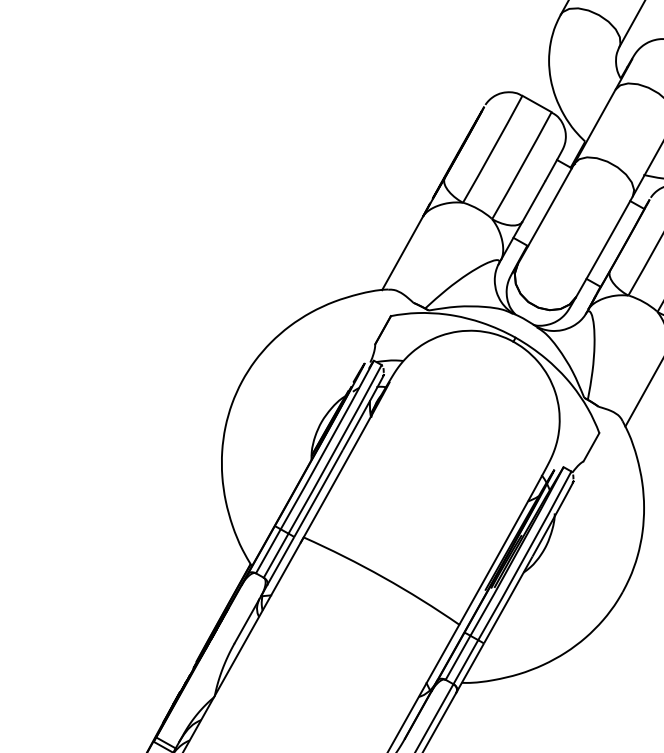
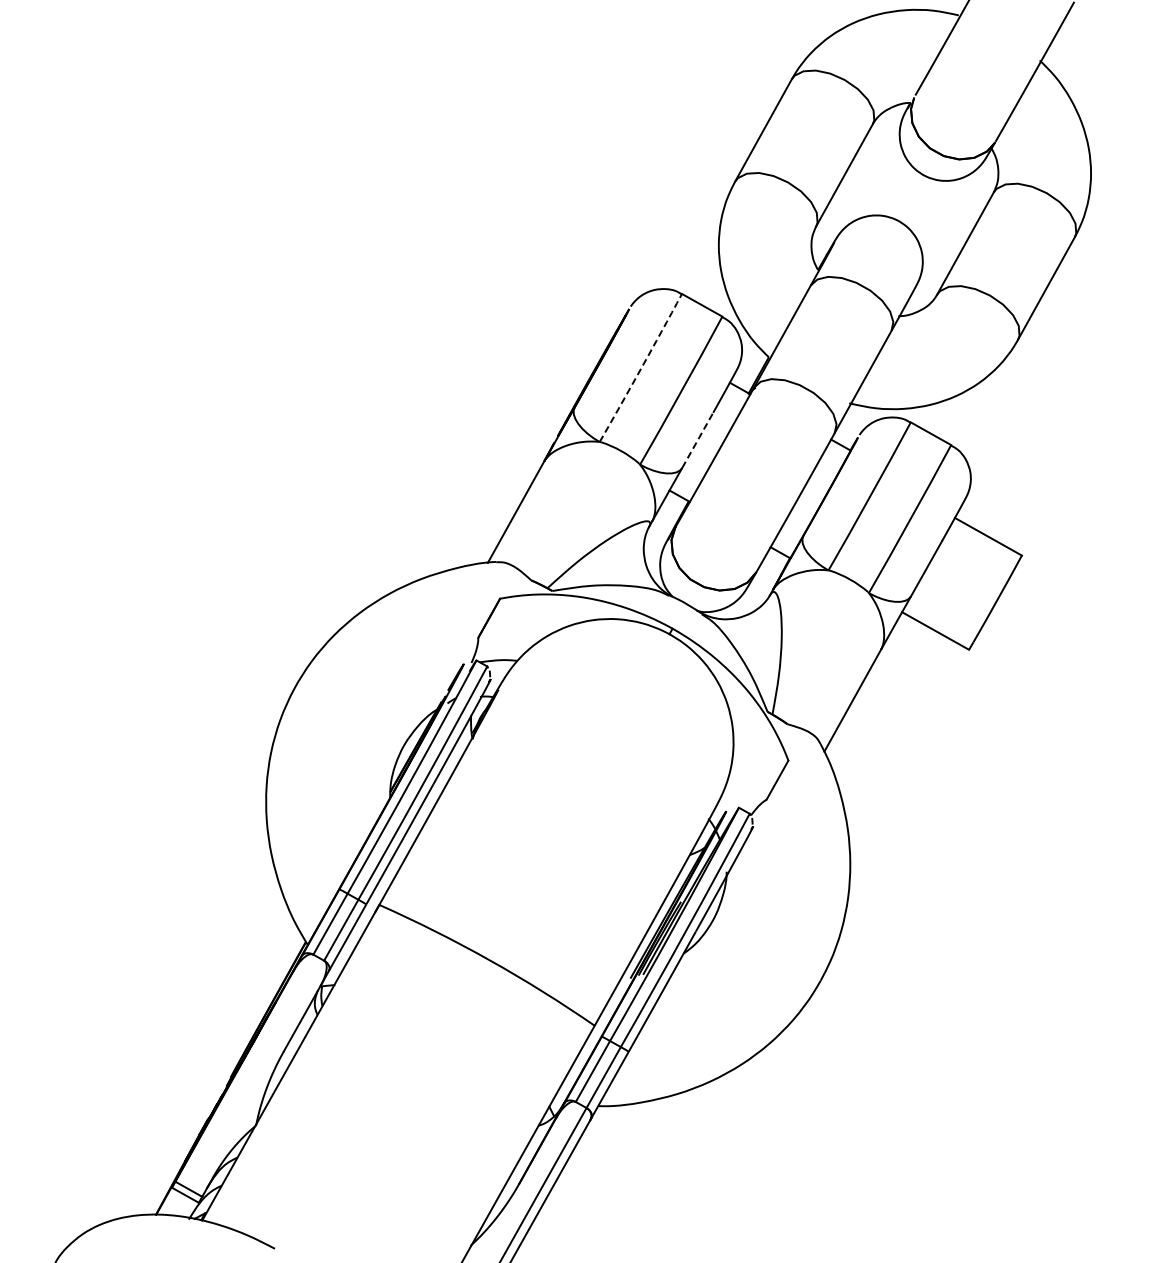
arc: (493, 149) -> (641, 368), solid -> dashed
line: (533, 201) -> (697, 440), solid -> dashed

